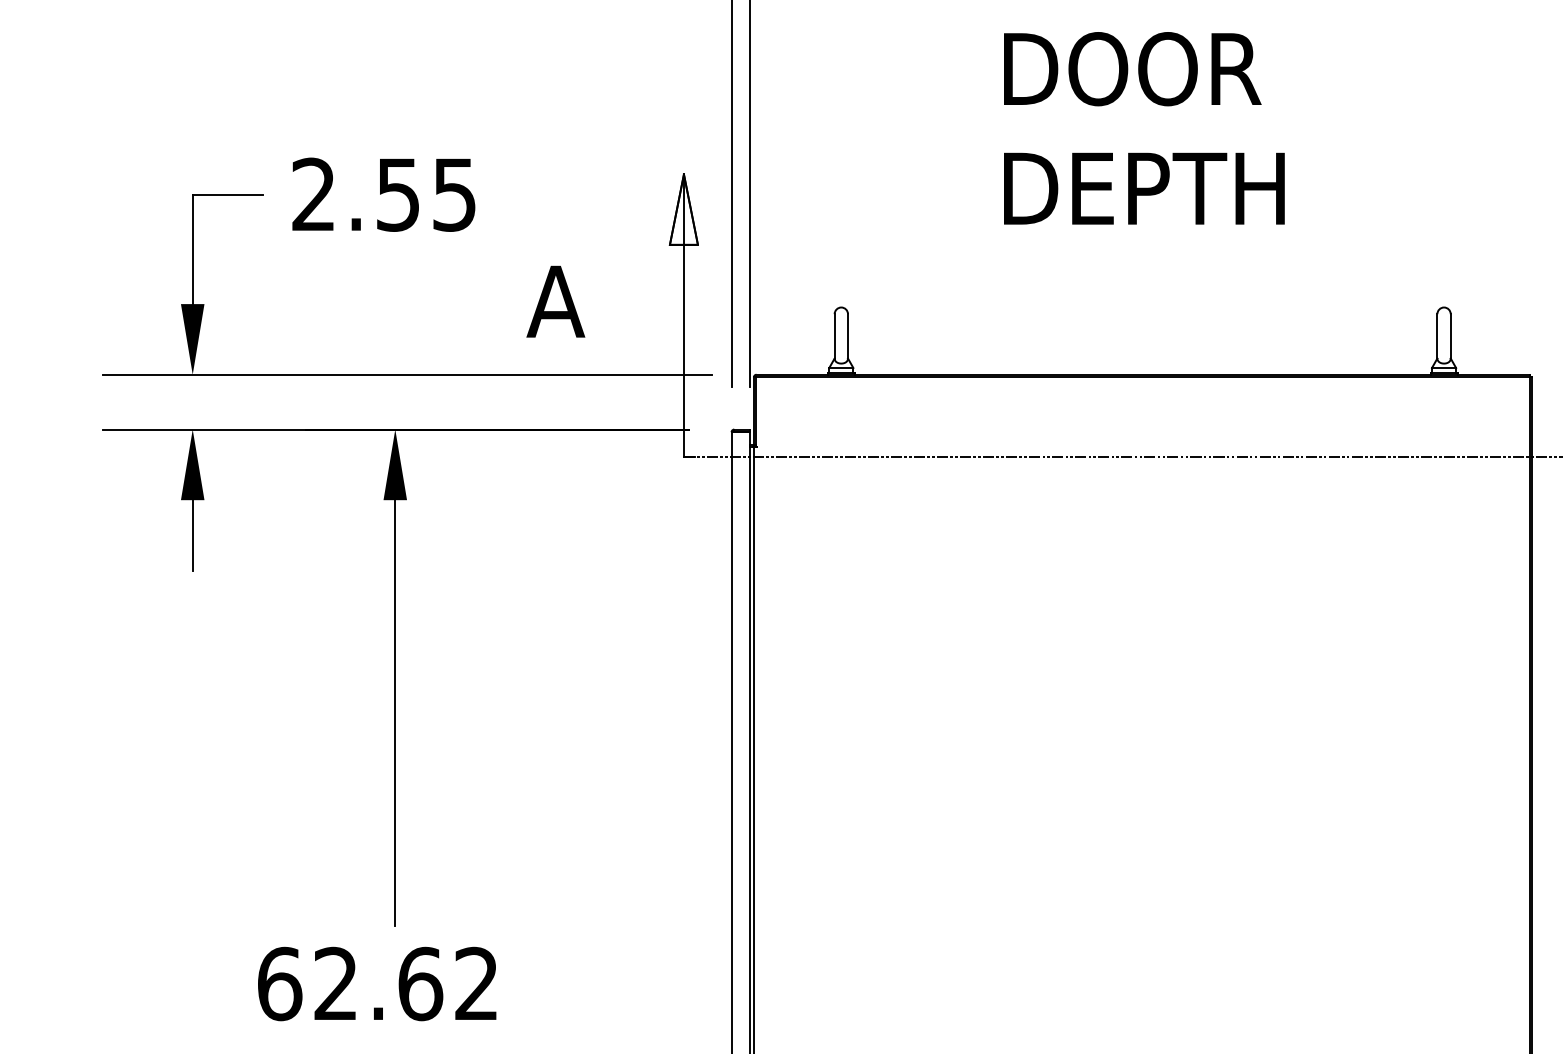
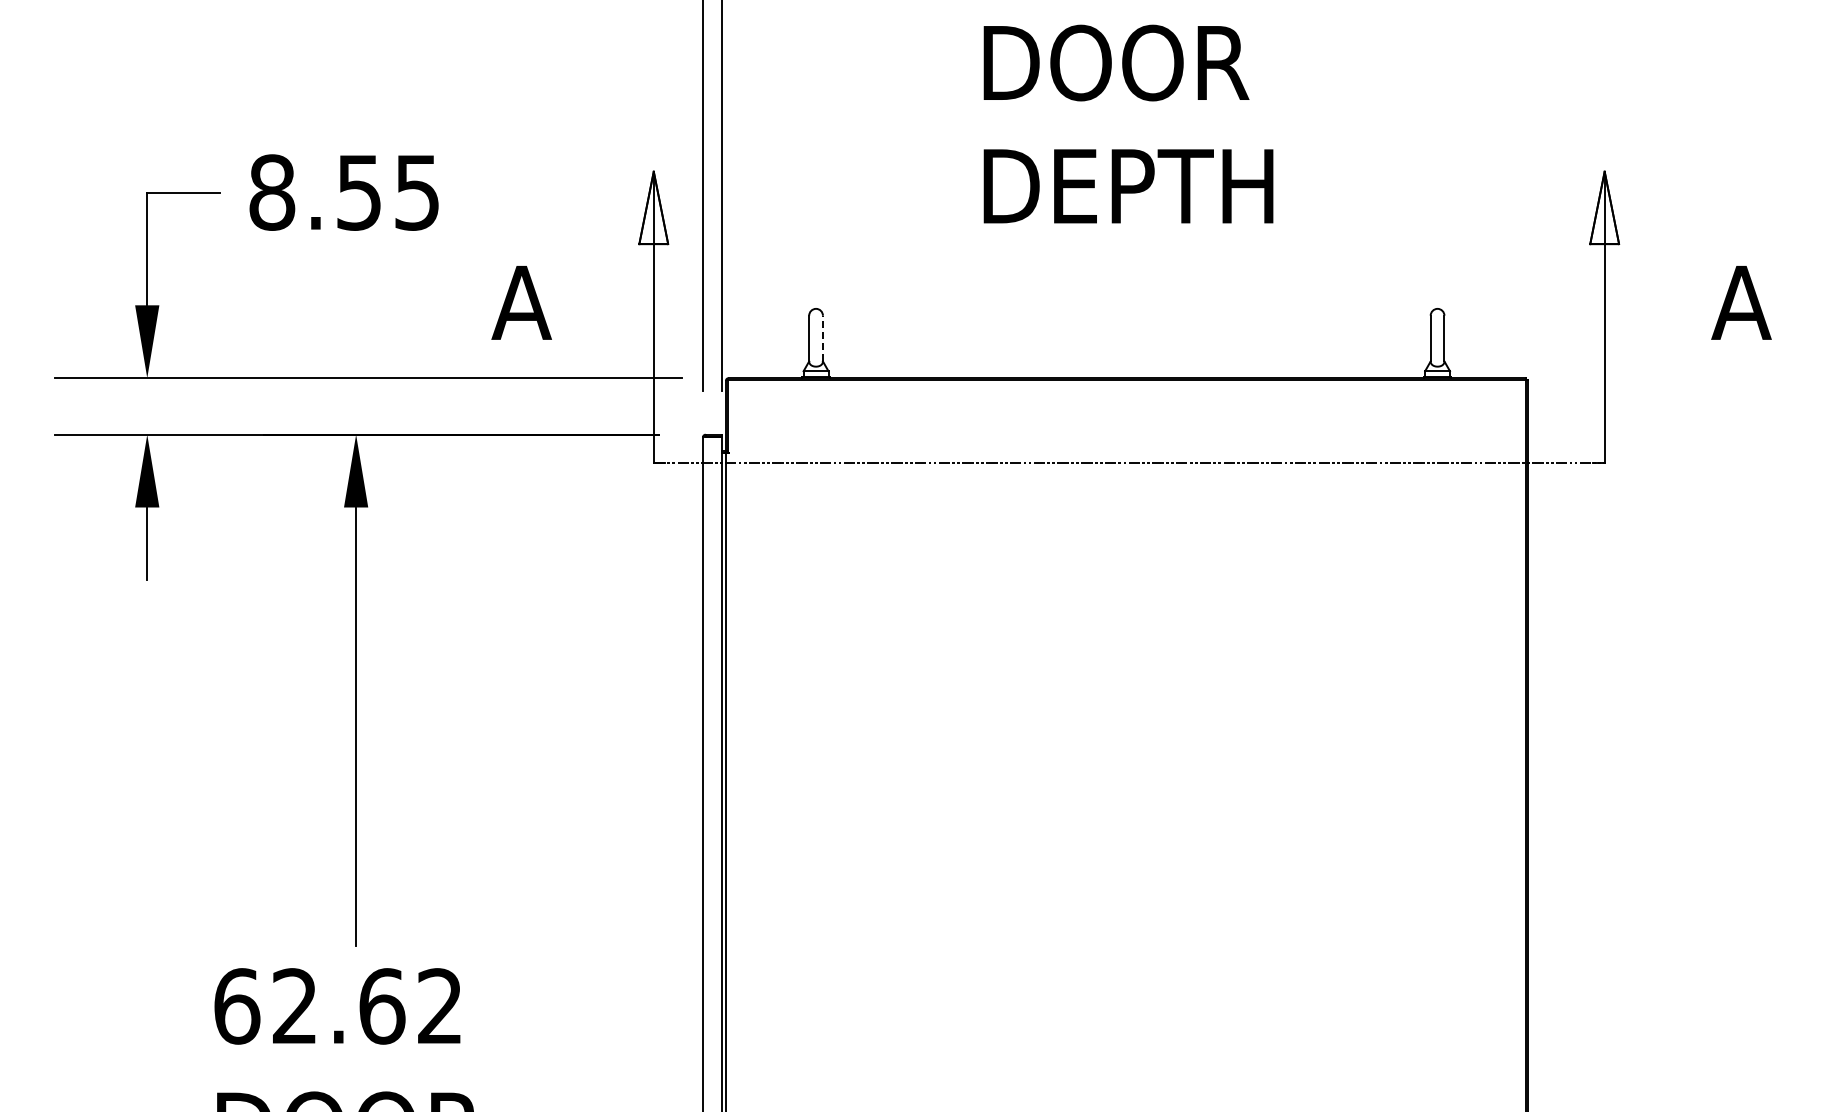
text: (314, 194) -> (272, 192), 2.55 -> 8.55
line: (847, 336) -> (822, 338), solid -> dashed

